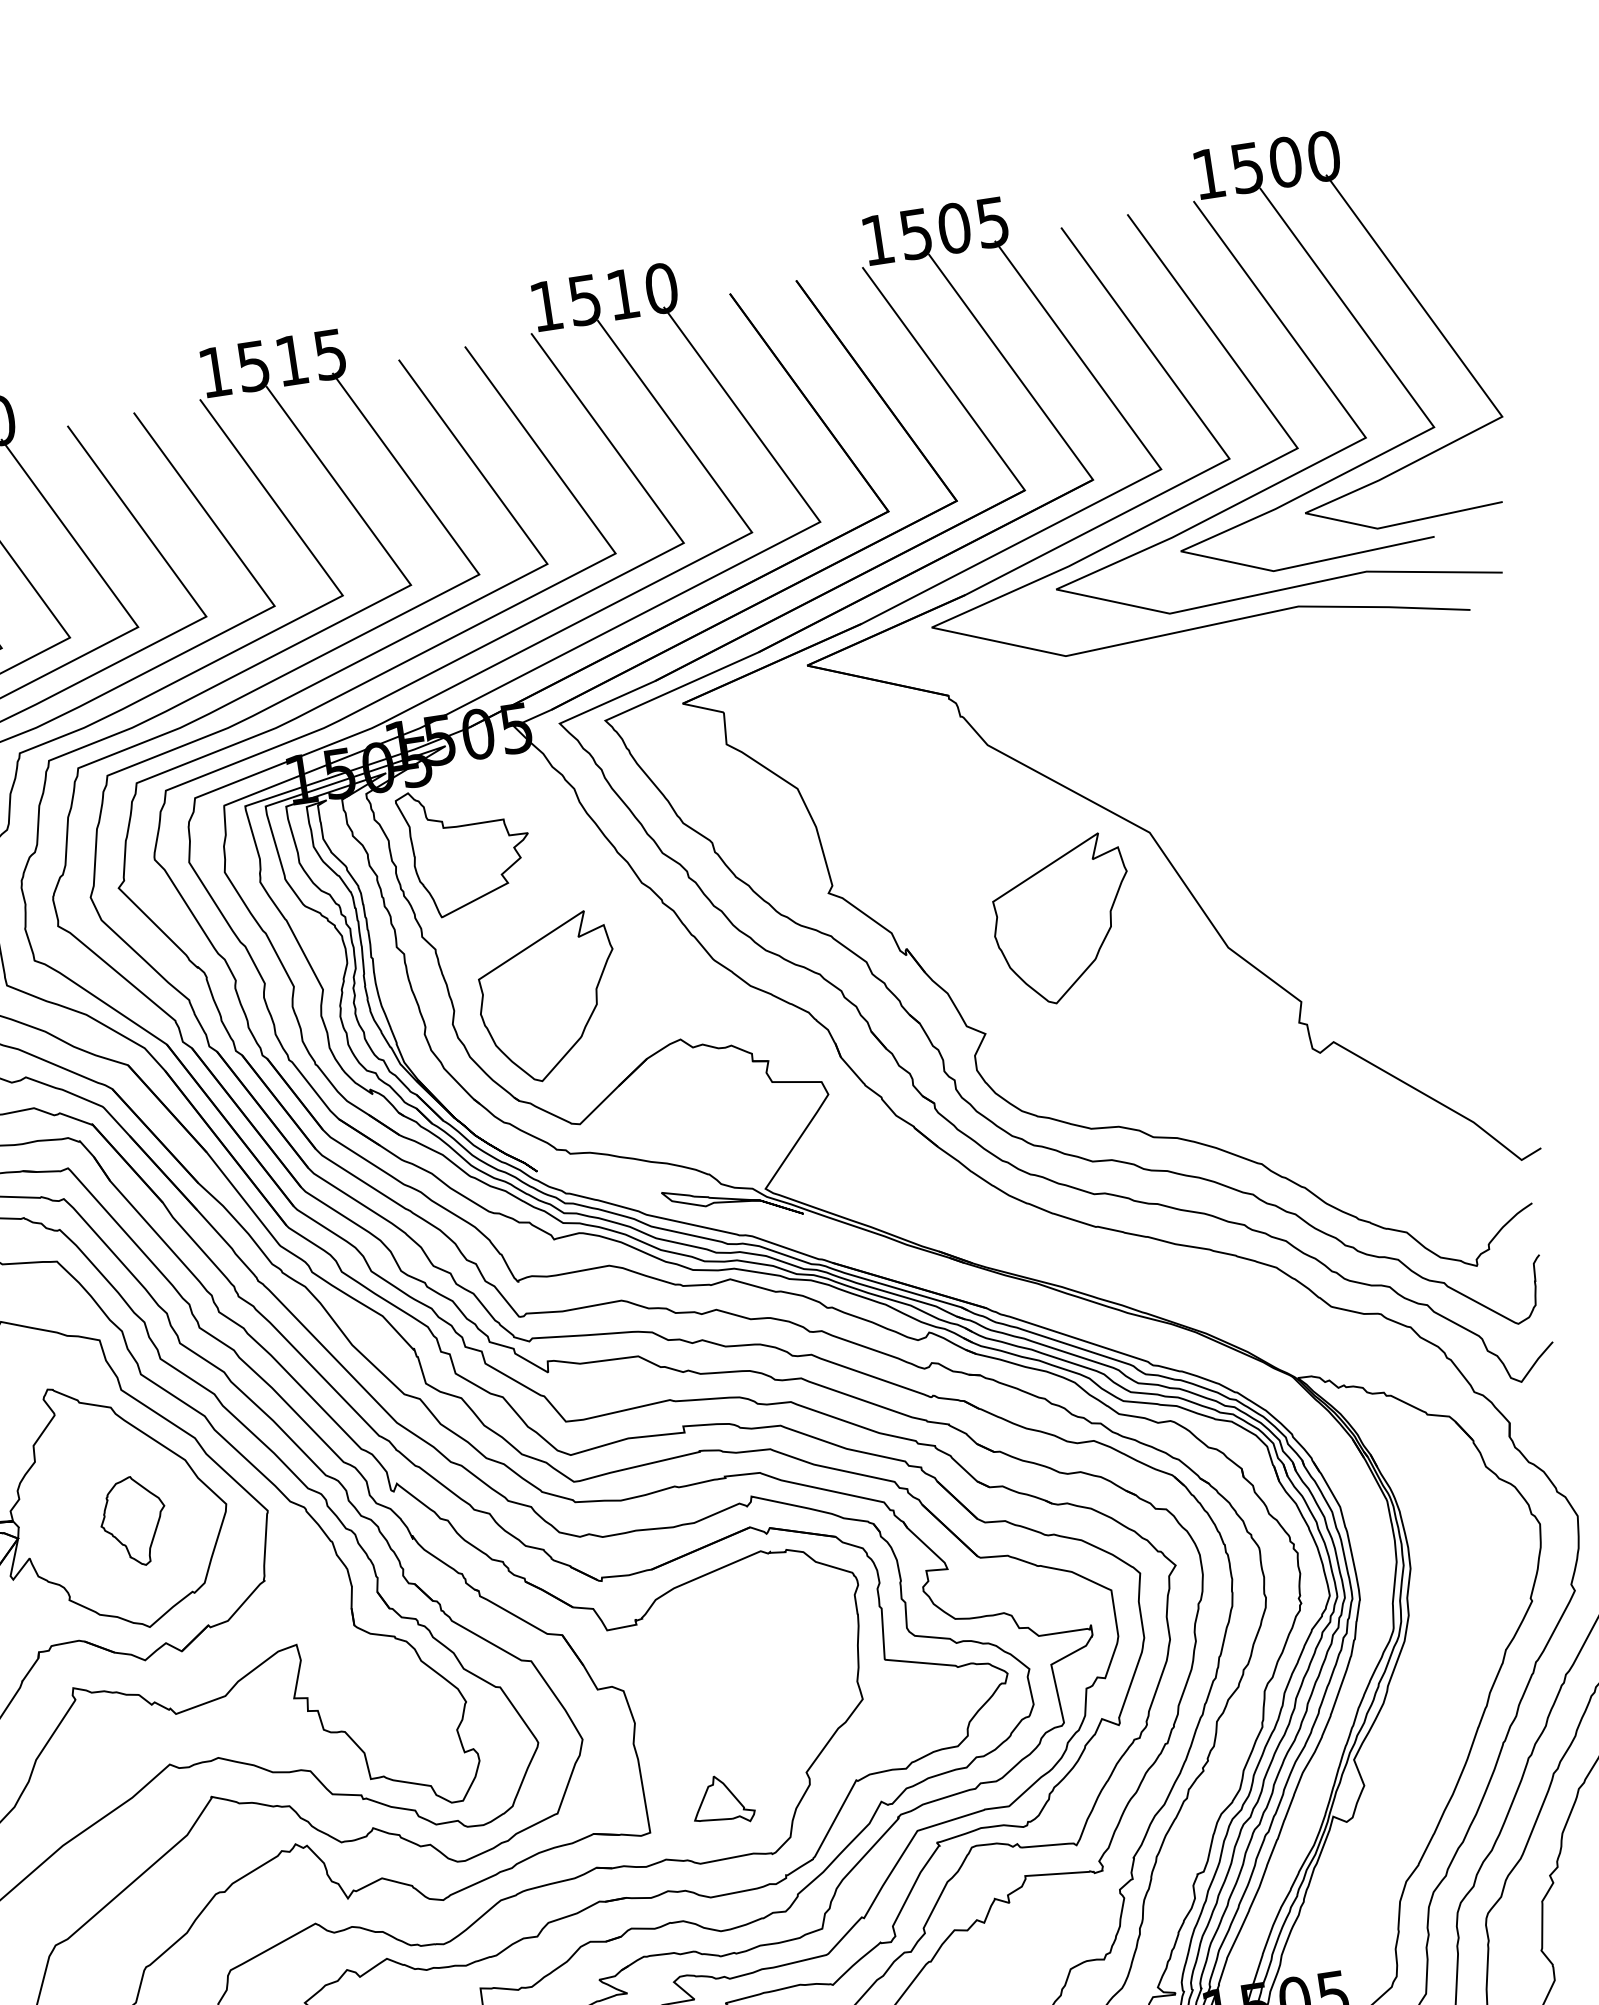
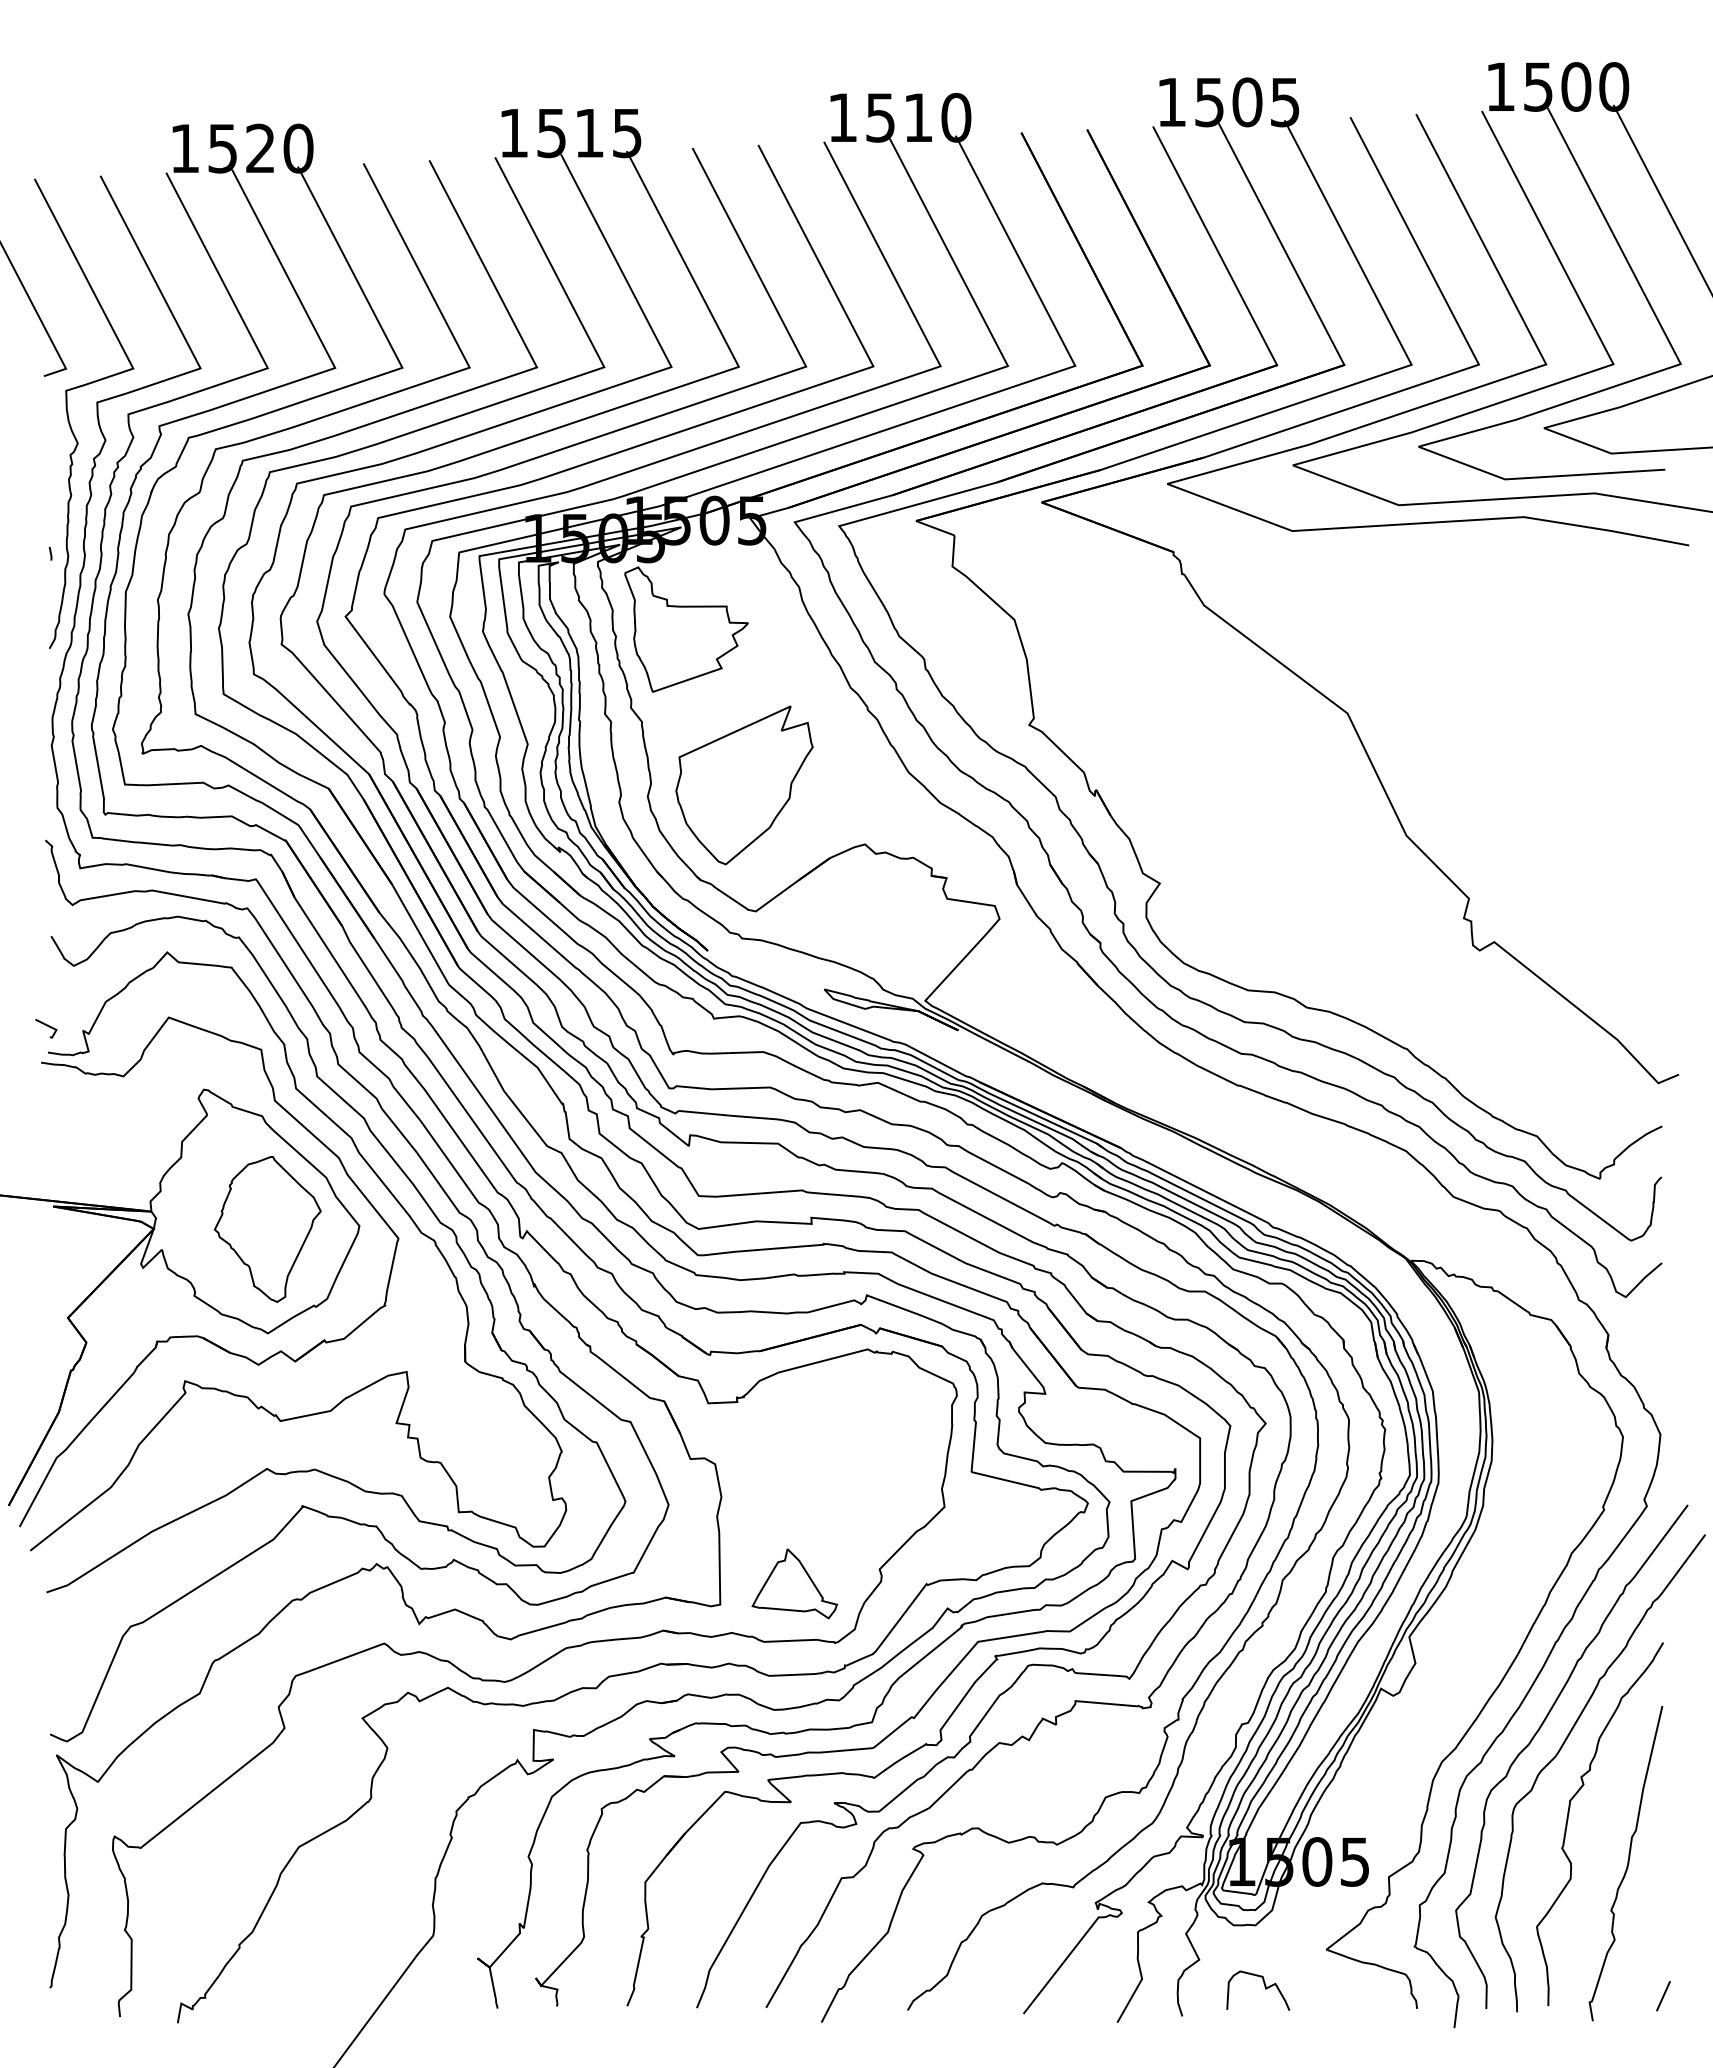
part: (1063, 920) -> (1251, 785), removed
part: (133, 1521) -> (267, 1229), size x1.67
part: (722, 1799) -> (794, 1583), size x1.43

